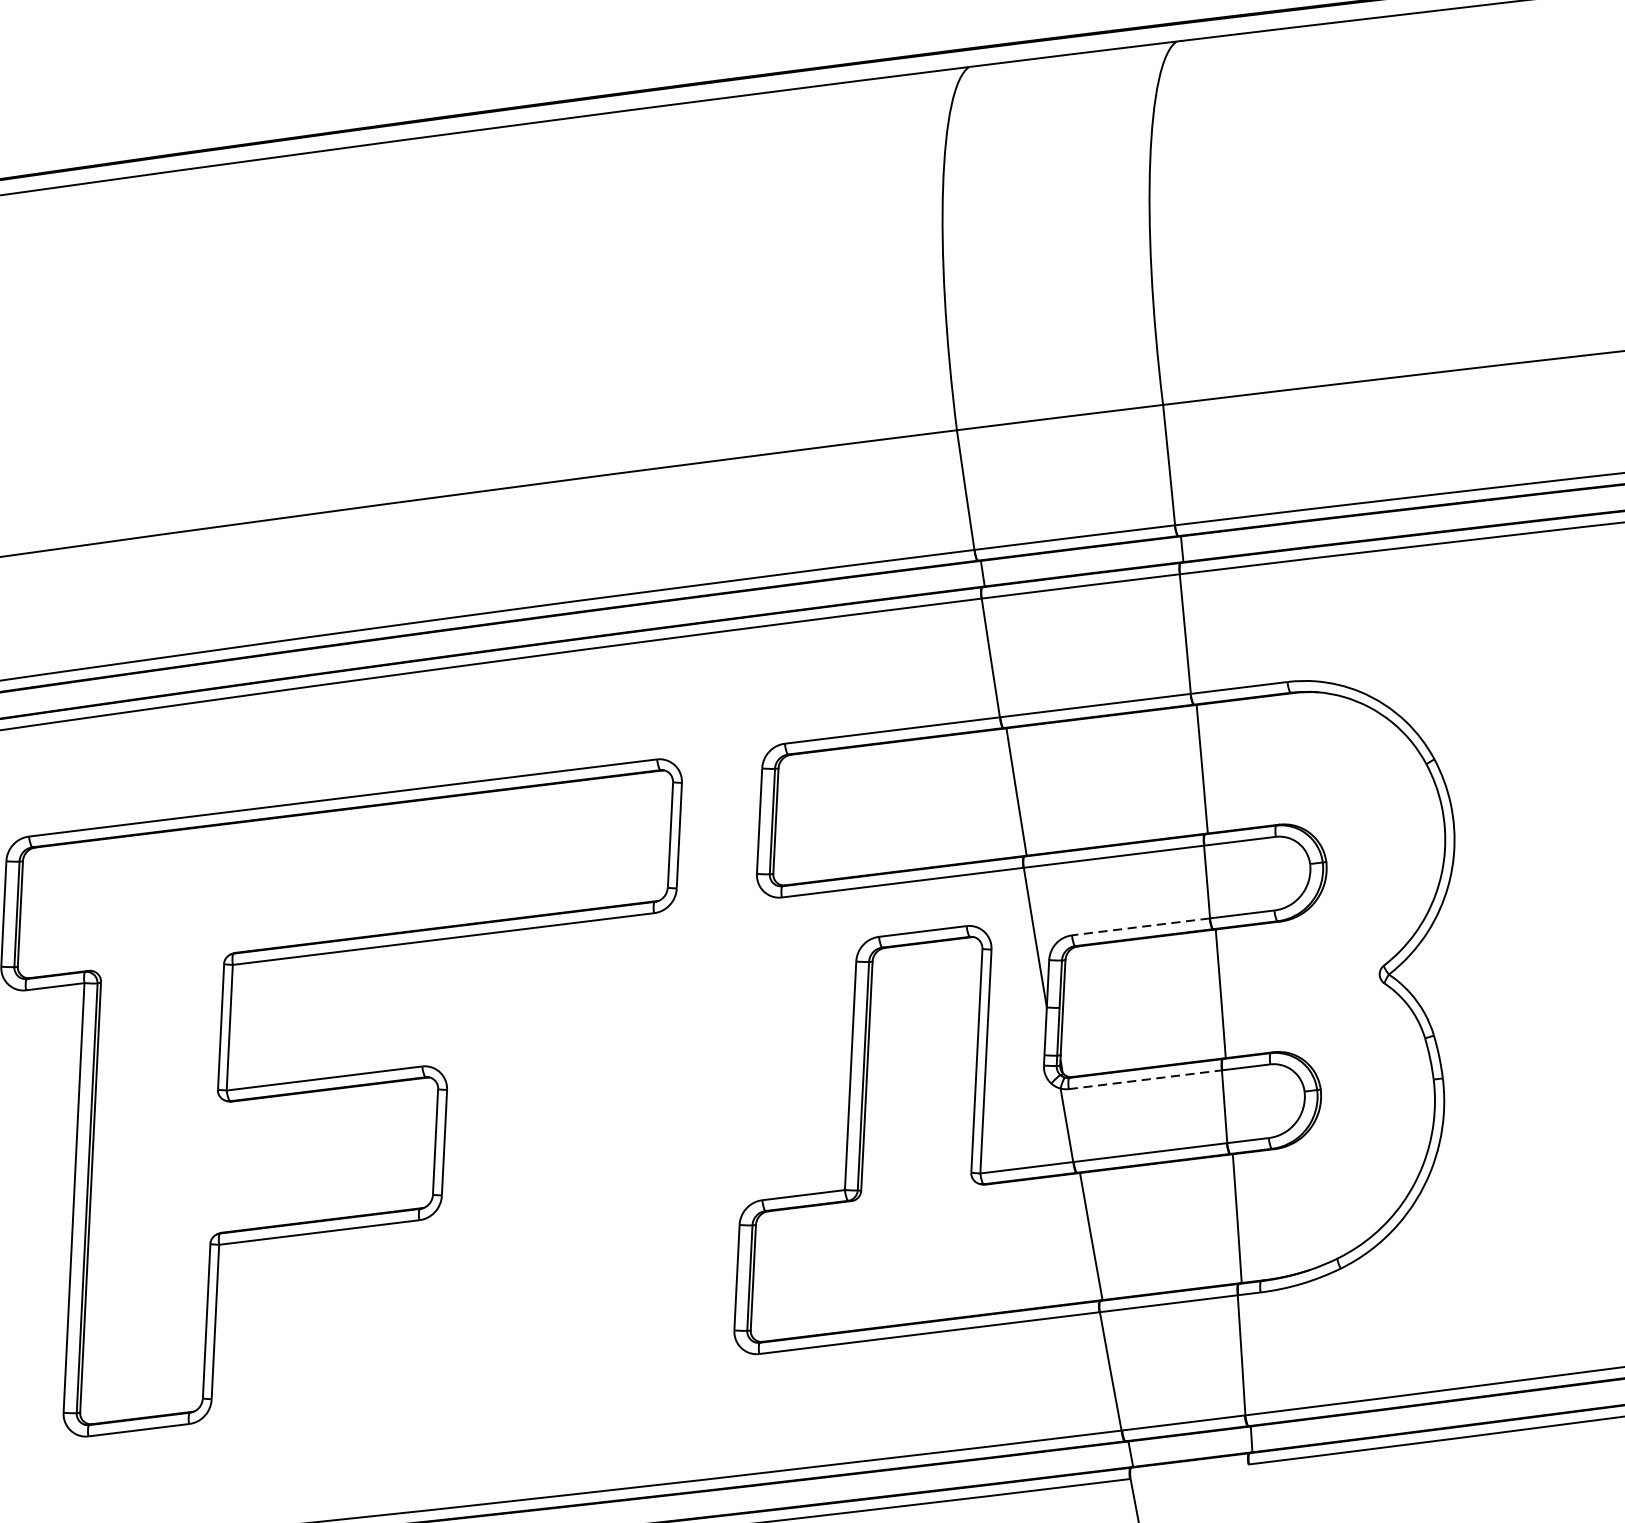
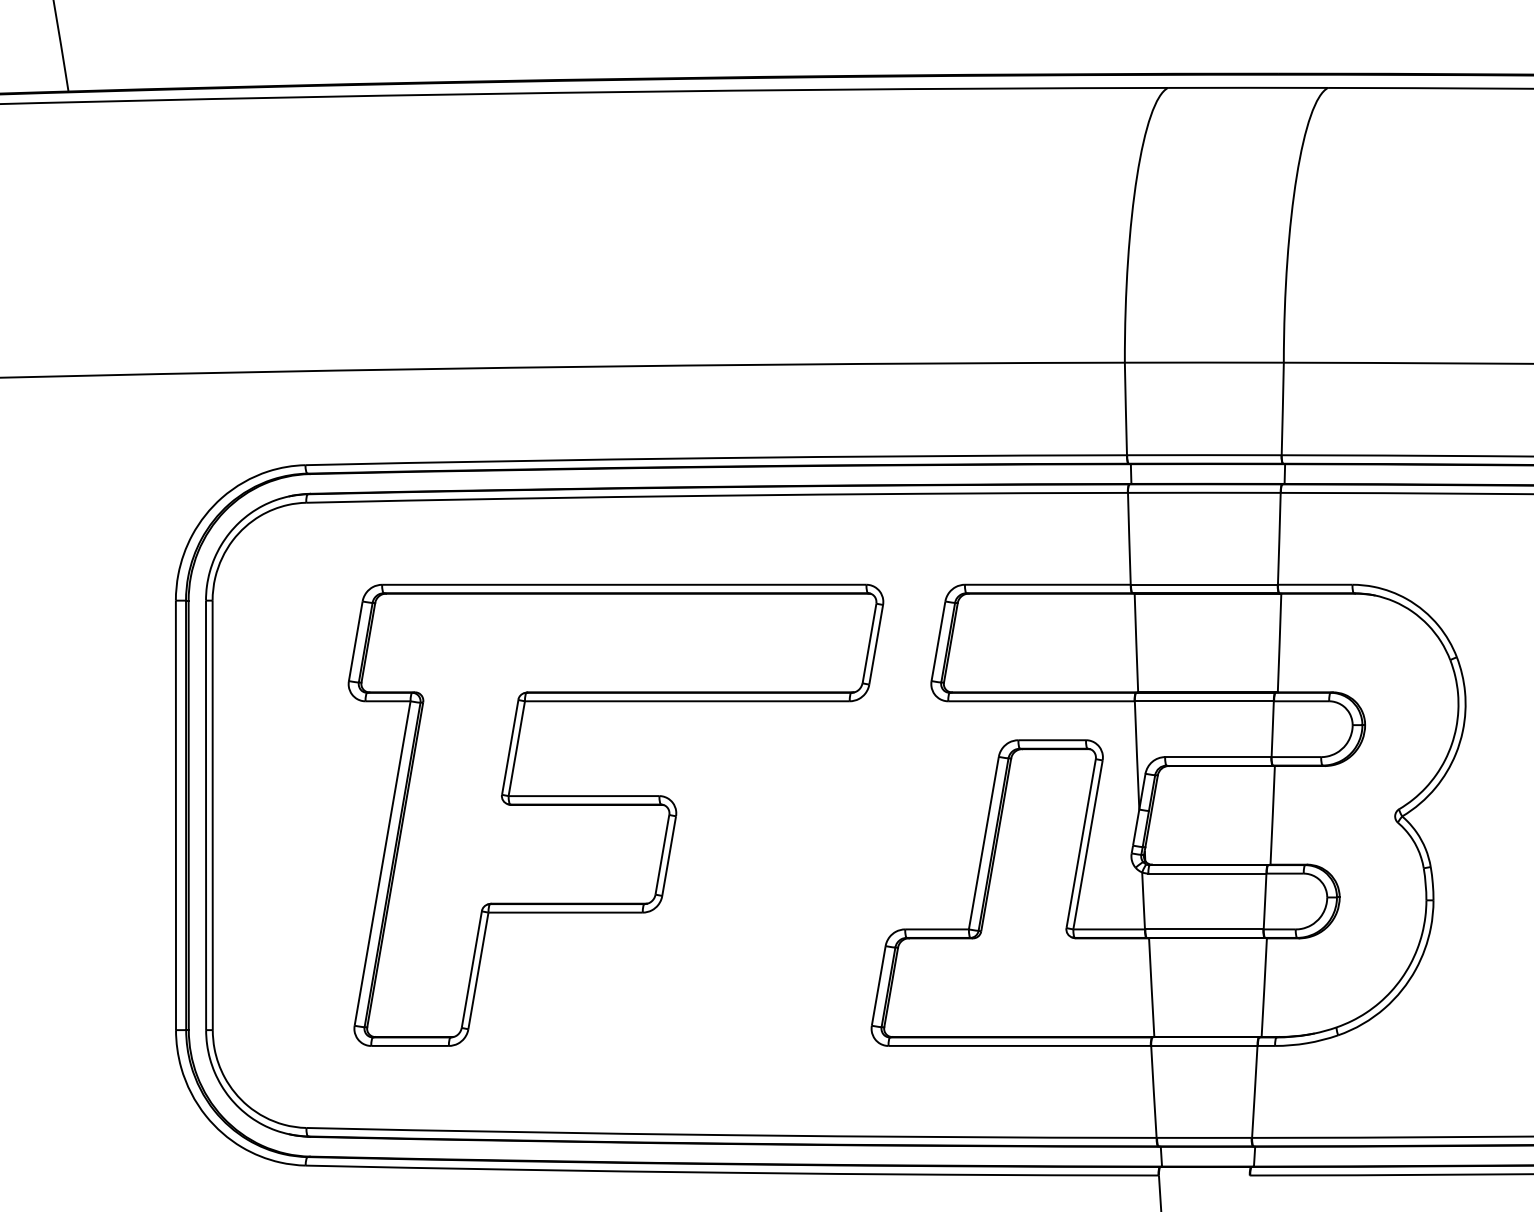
line: (1139, 927) -> (1217, 757), dashed -> solid
line: (1145, 1079) -> (1207, 873), dashed -> solid

